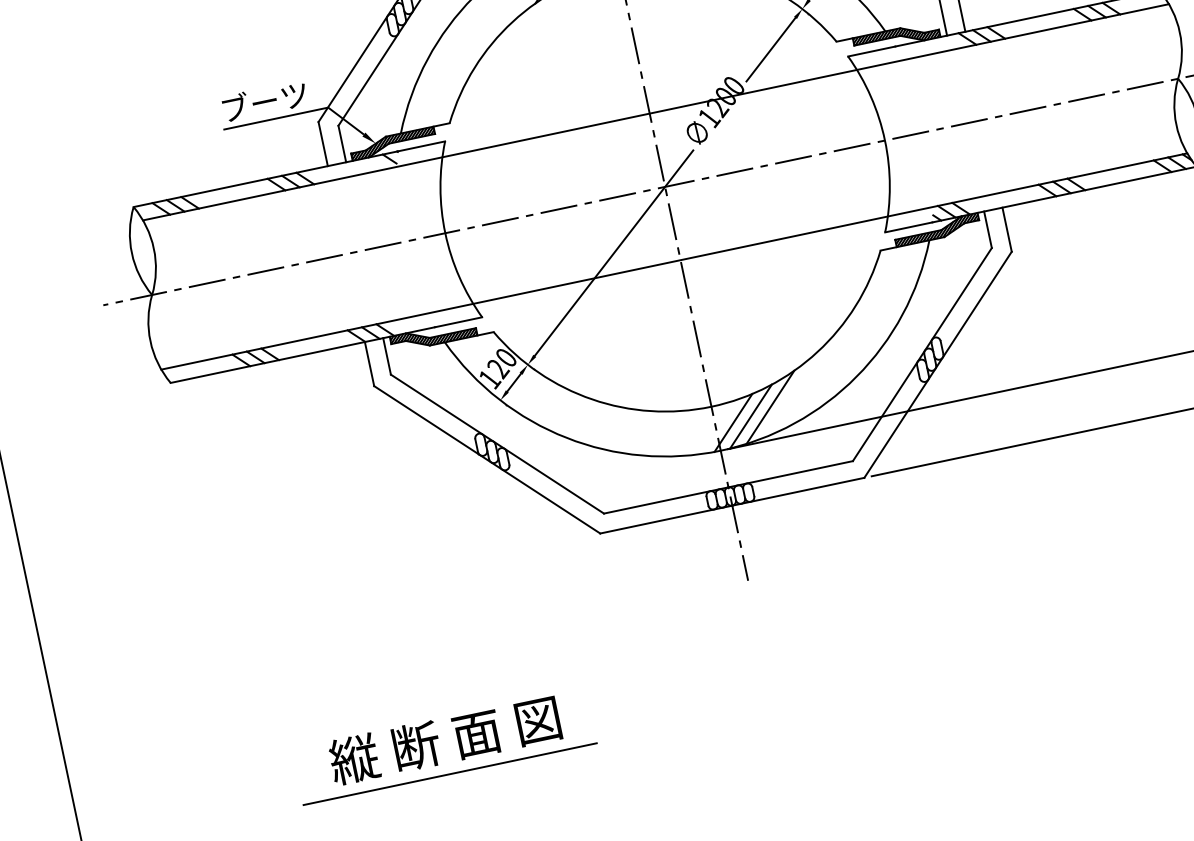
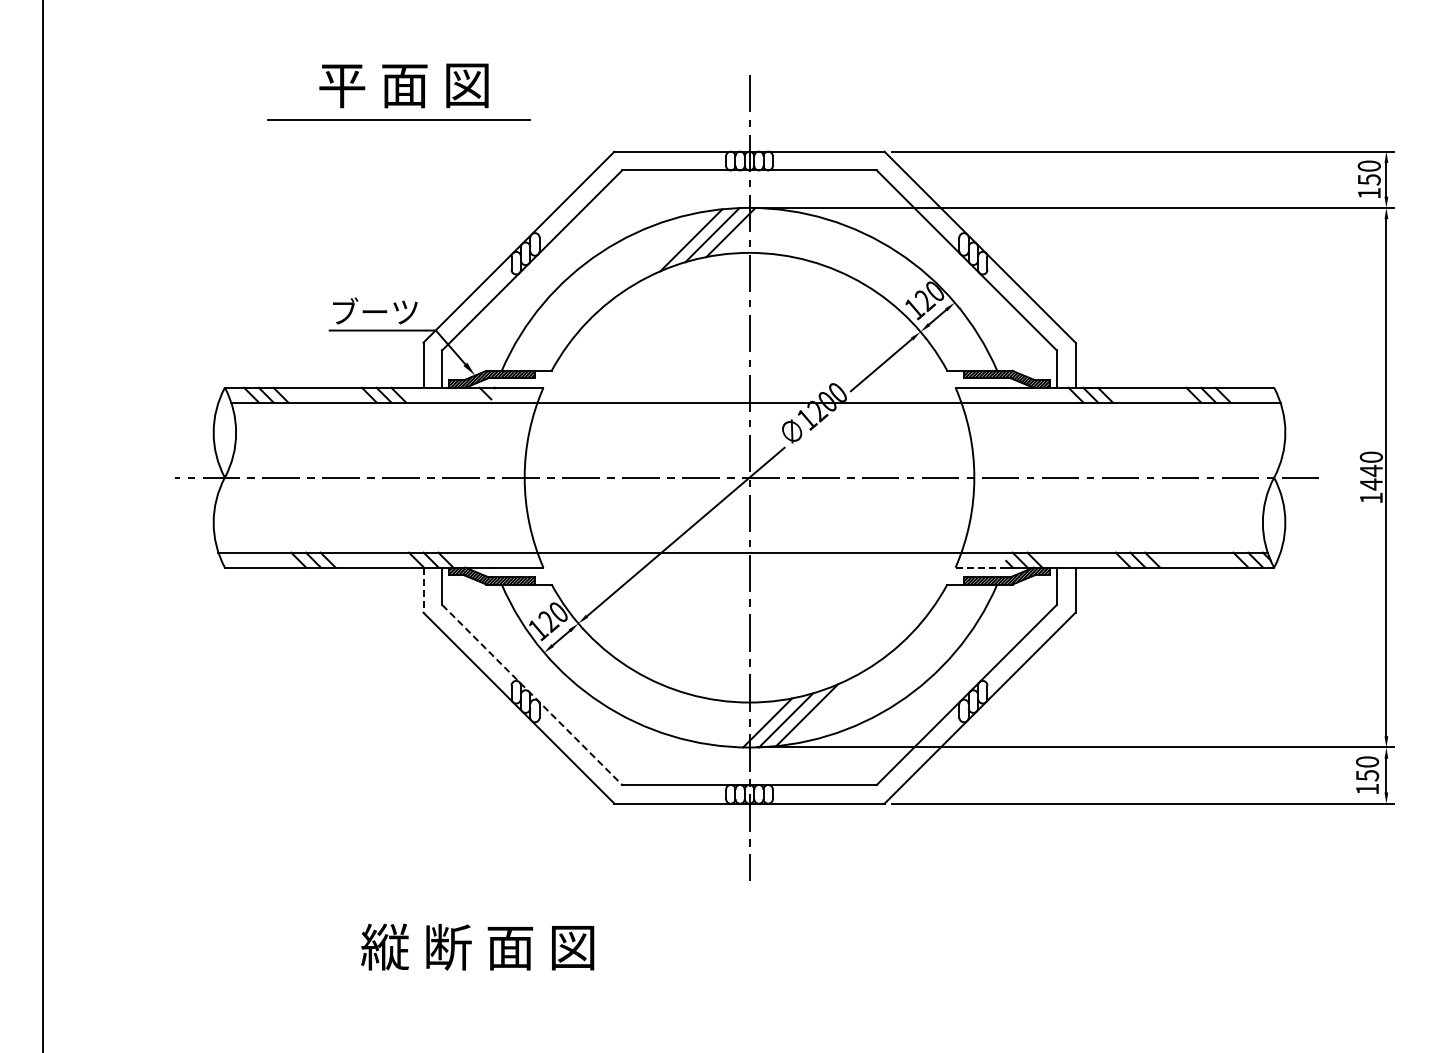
line: (909, 227) -> (980, 567), solid -> dashed
line: (369, 364) -> (423, 590), solid -> dashed
line: (497, 444) -> (532, 695), solid -> dashed
text: (444, 739) -> (477, 946), moved
line: (449, 774) -> (417, 1008), removed

